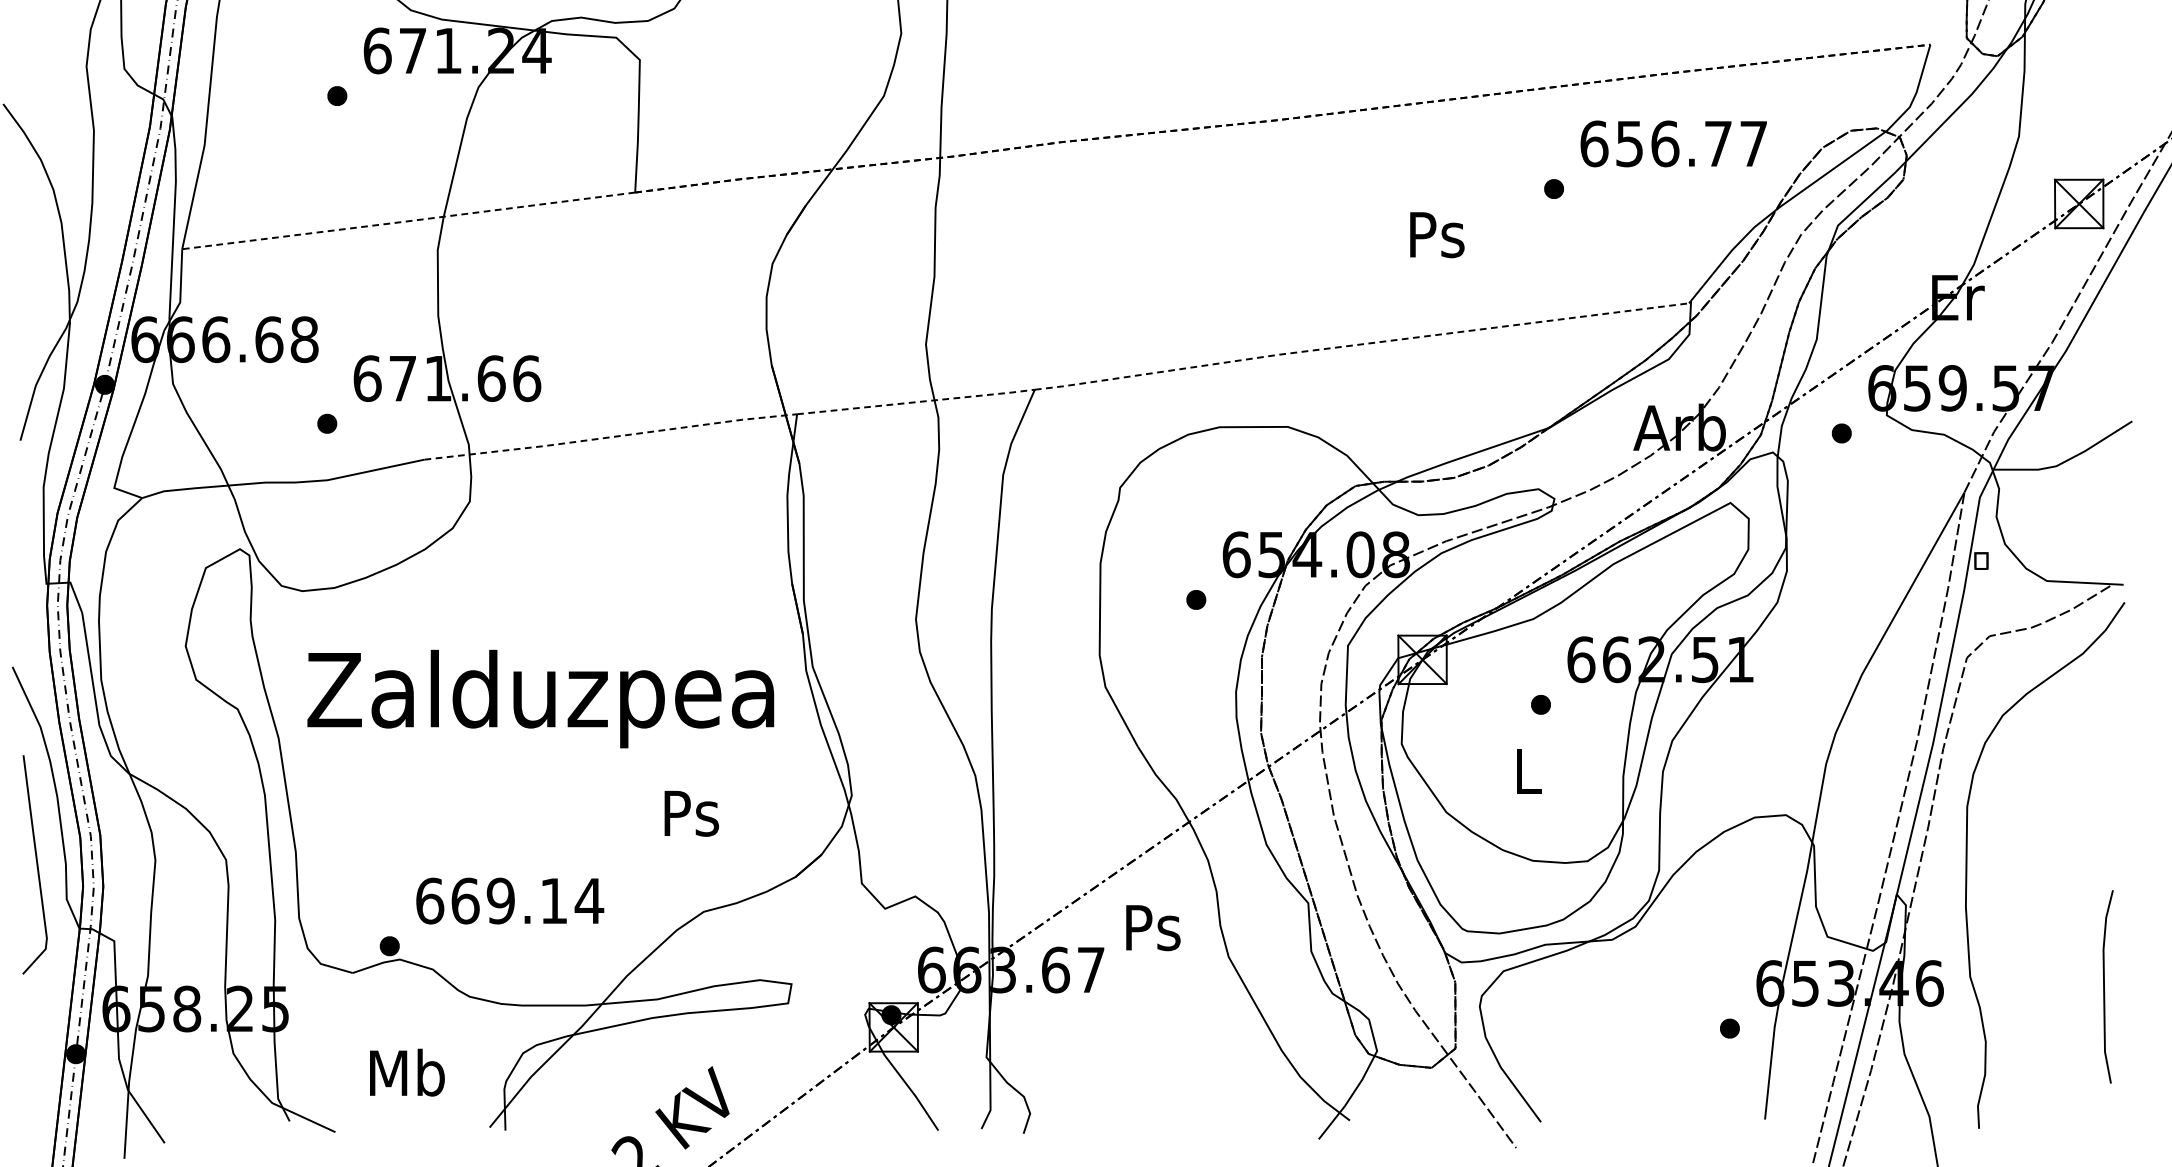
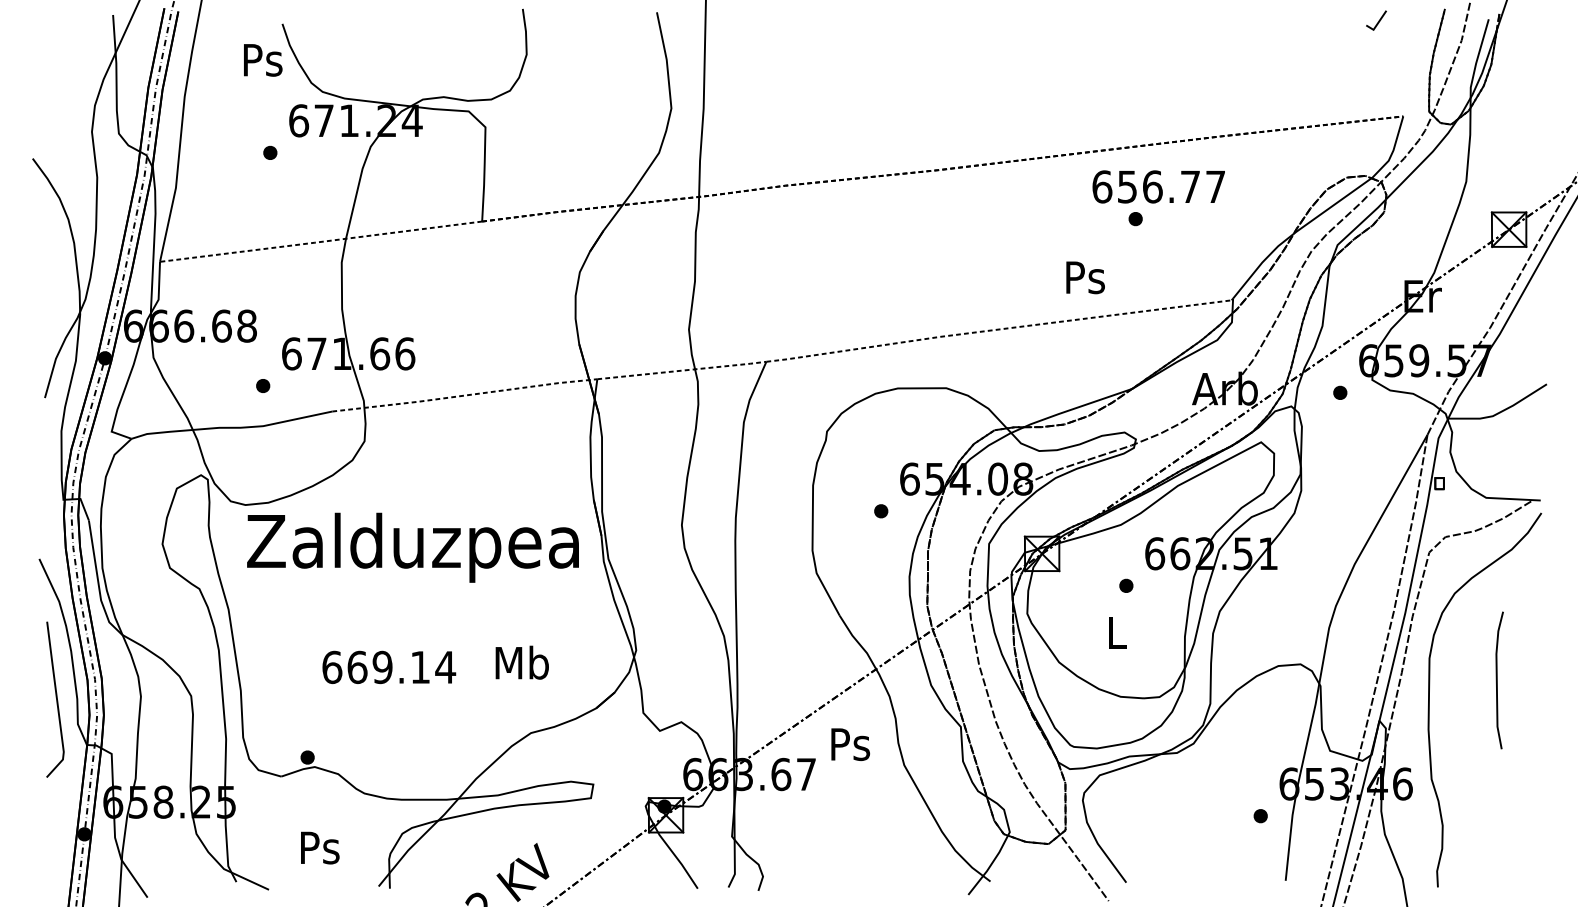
text: (1673, 143) -> (1158, 186), moved
text: (1437, 234) -> (1085, 277), moved
text: (540, 698) -> (412, 547), moved
text: (690, 812) -> (521, 662), Ps -> Mb
text: (510, 901) -> (389, 667), moved
line: (2105, 986) -> (1497, 680), moved
text: (406, 1072) -> (319, 847), Mb -> Ps

